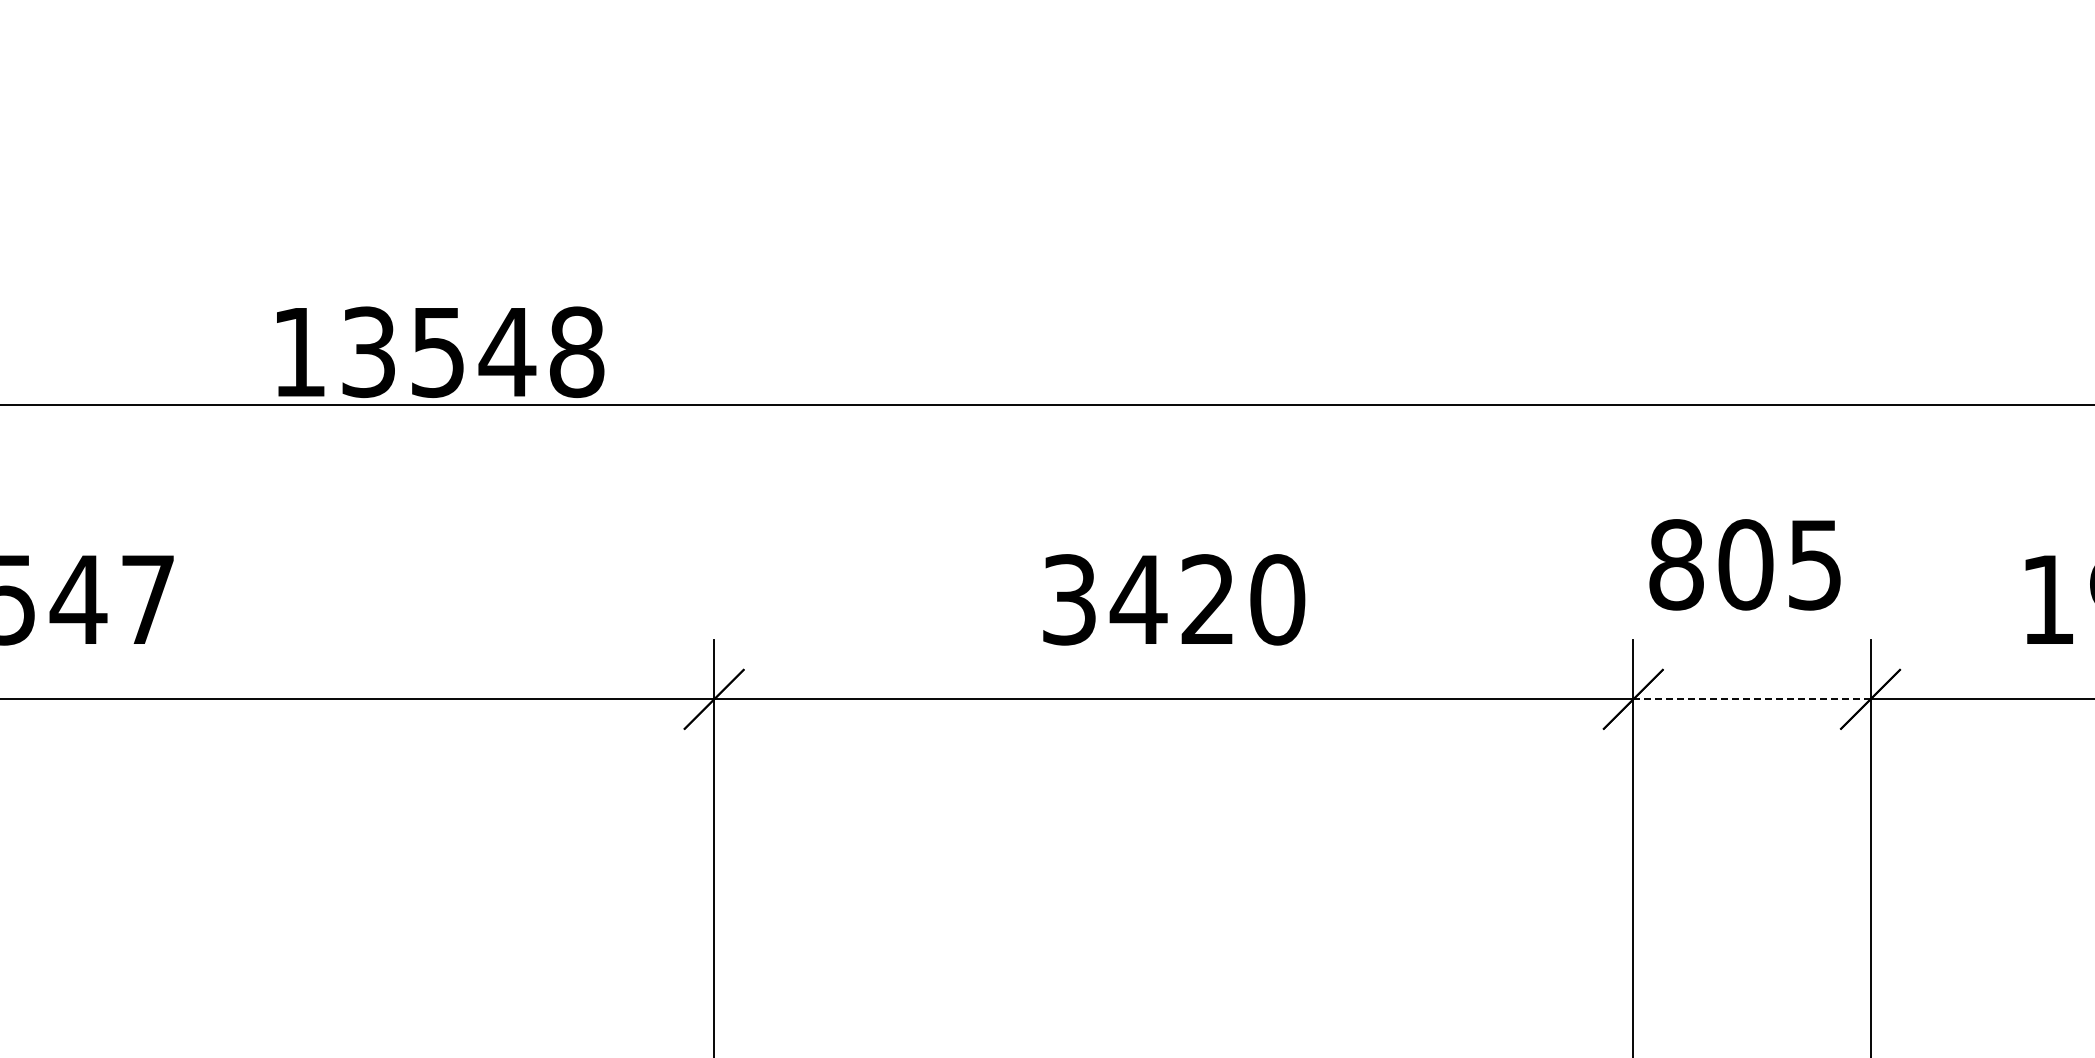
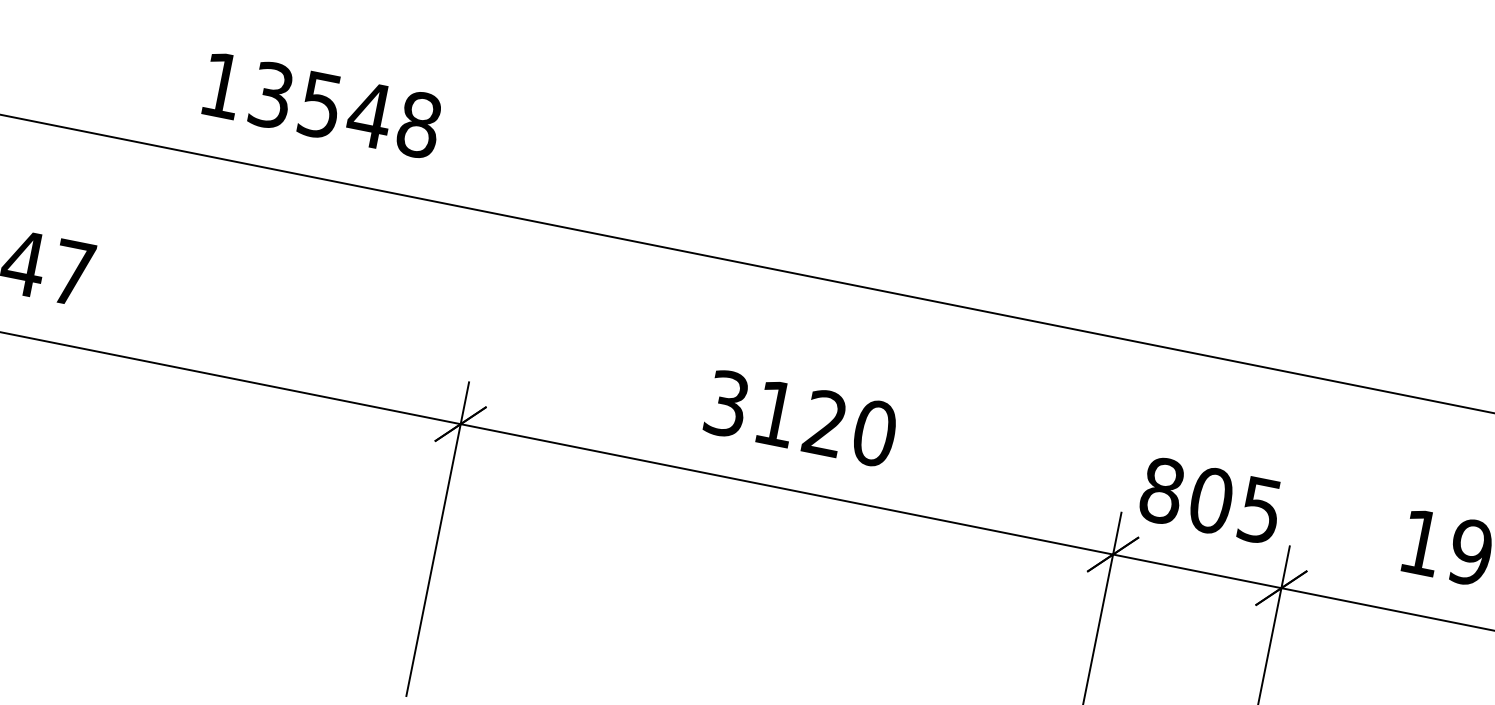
text: (440, 351) -> (322, 105), moved
text: (1744, 564) -> (1210, 500), moved
text: (1138, 599) -> (776, 413), 3420 -> 3120
line: (1751, 699) -> (1196, 571), dashed -> solid

